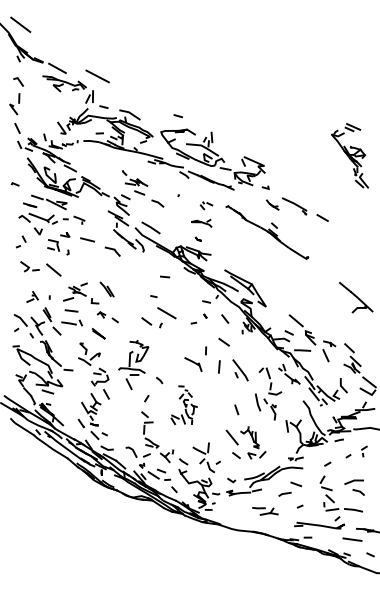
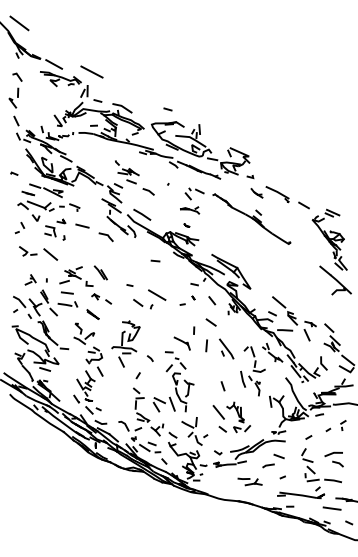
part: (349, 155) -> (329, 239), moved
part: (206, 205) -> (194, 193), size x1.67
line: (153, 296) -> (129, 285), moved
part: (184, 404) -> (173, 381), size x1.67

